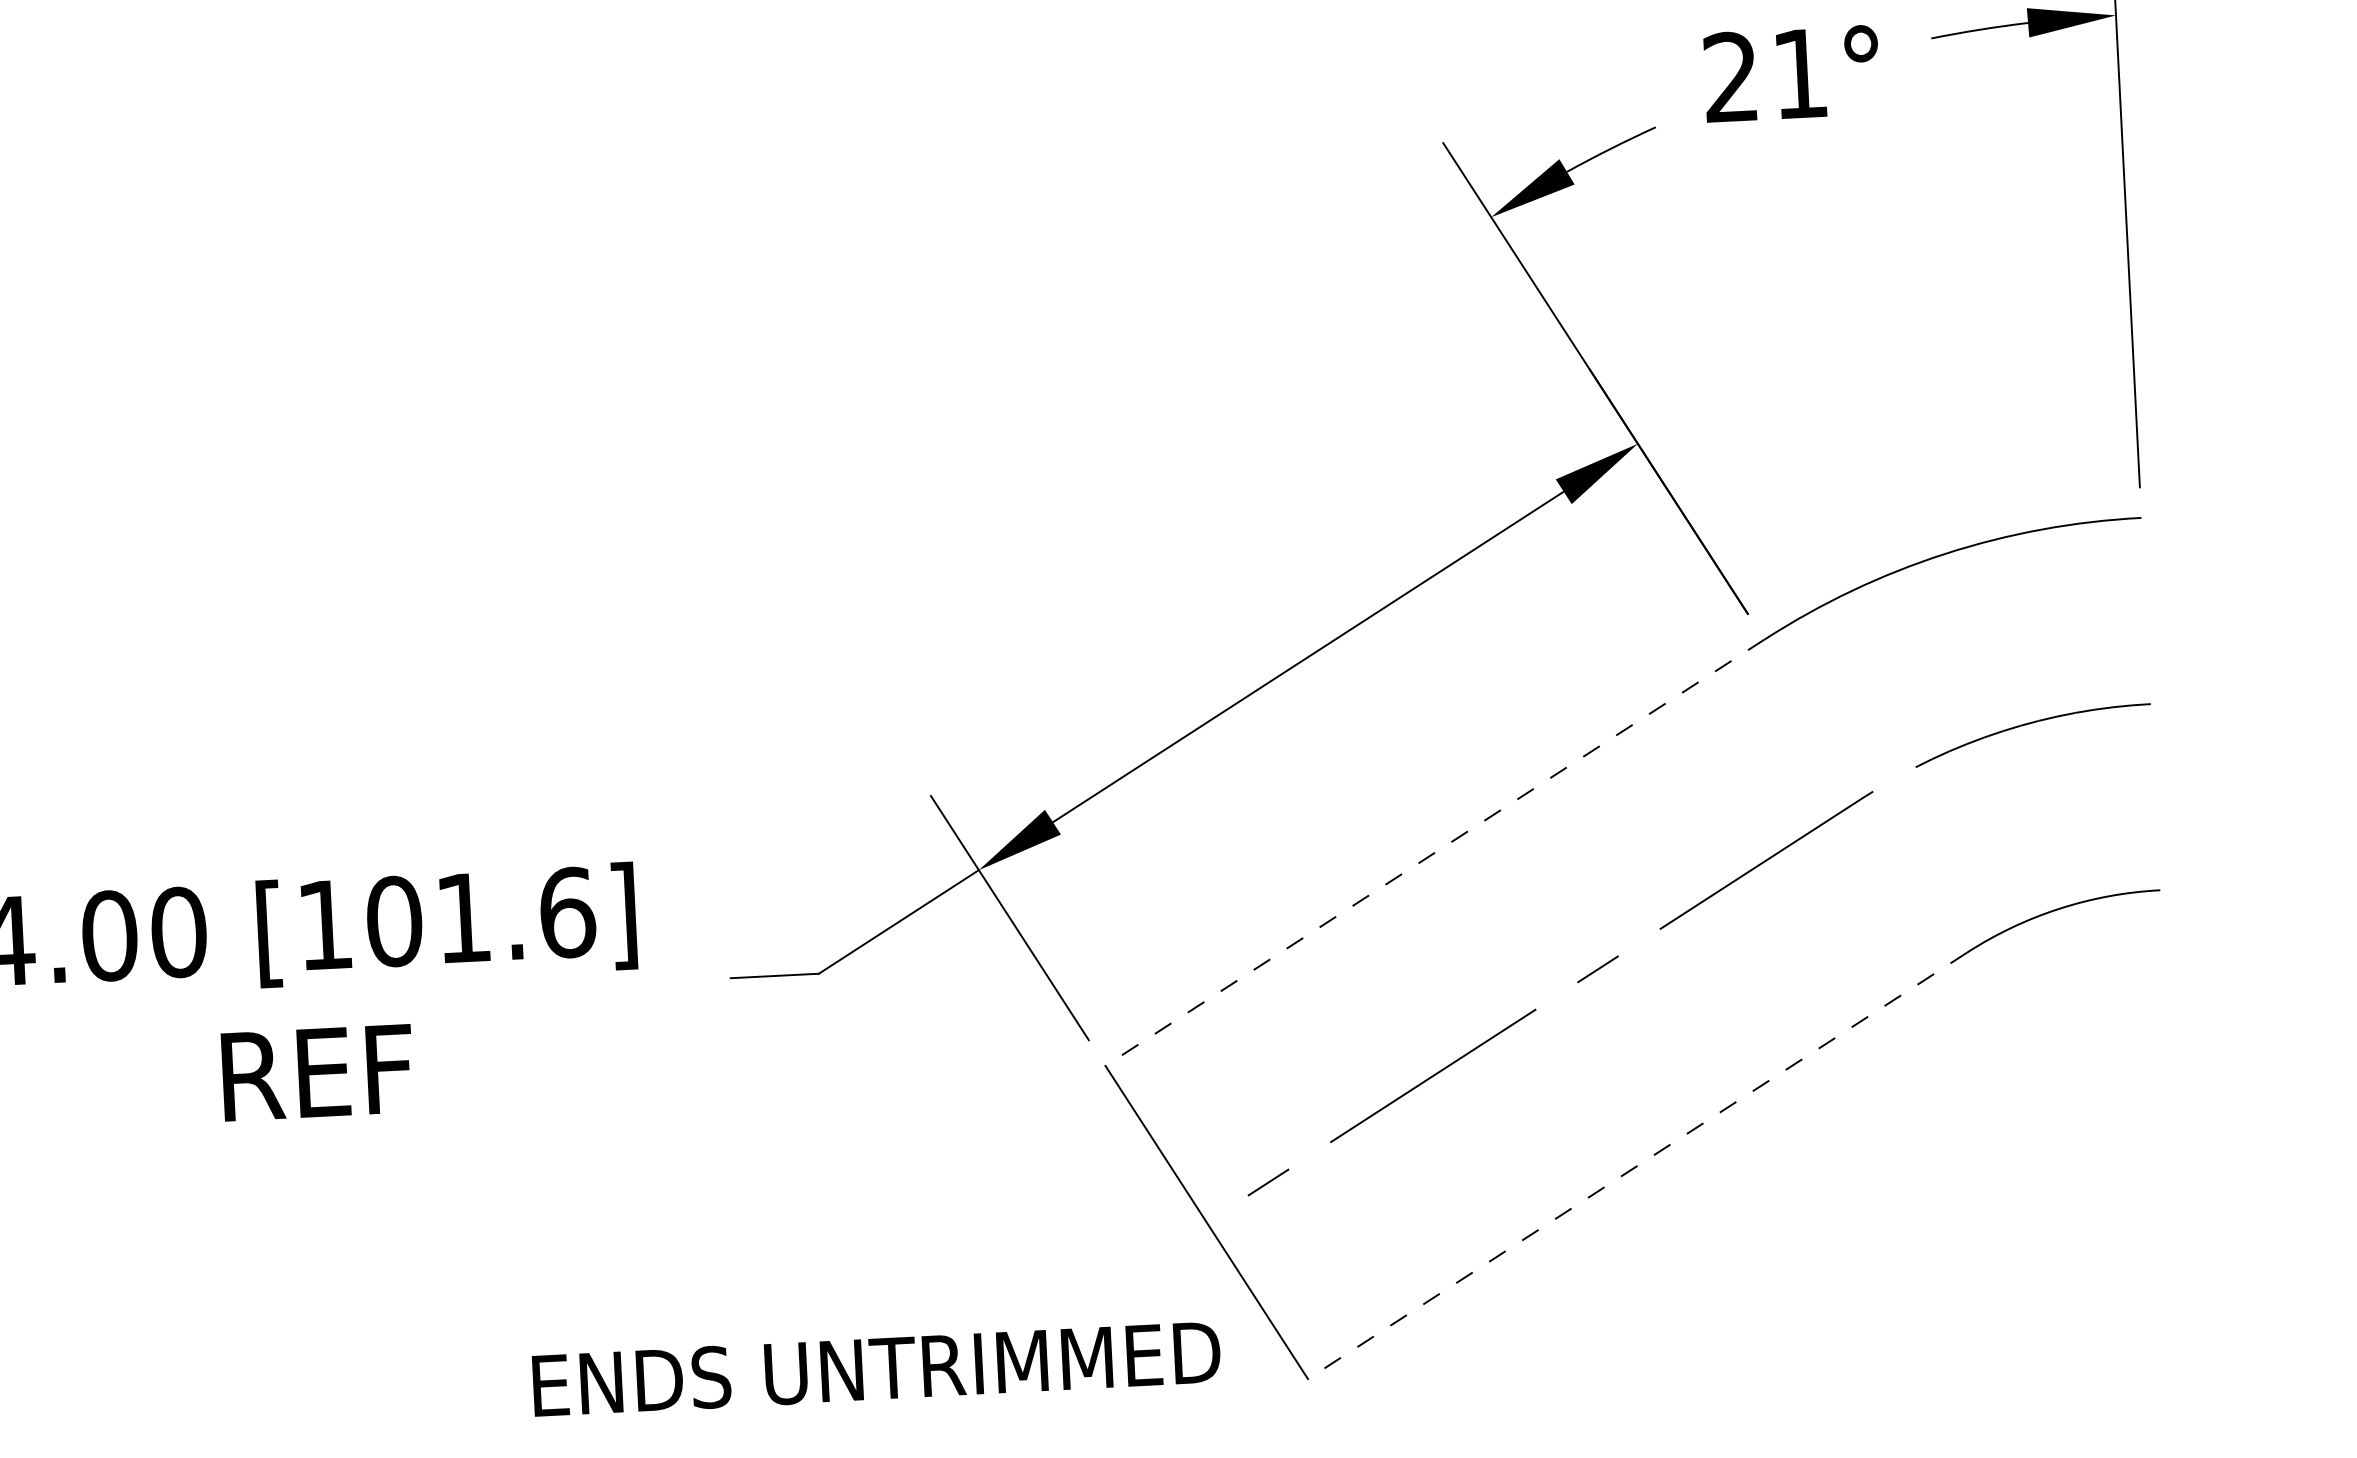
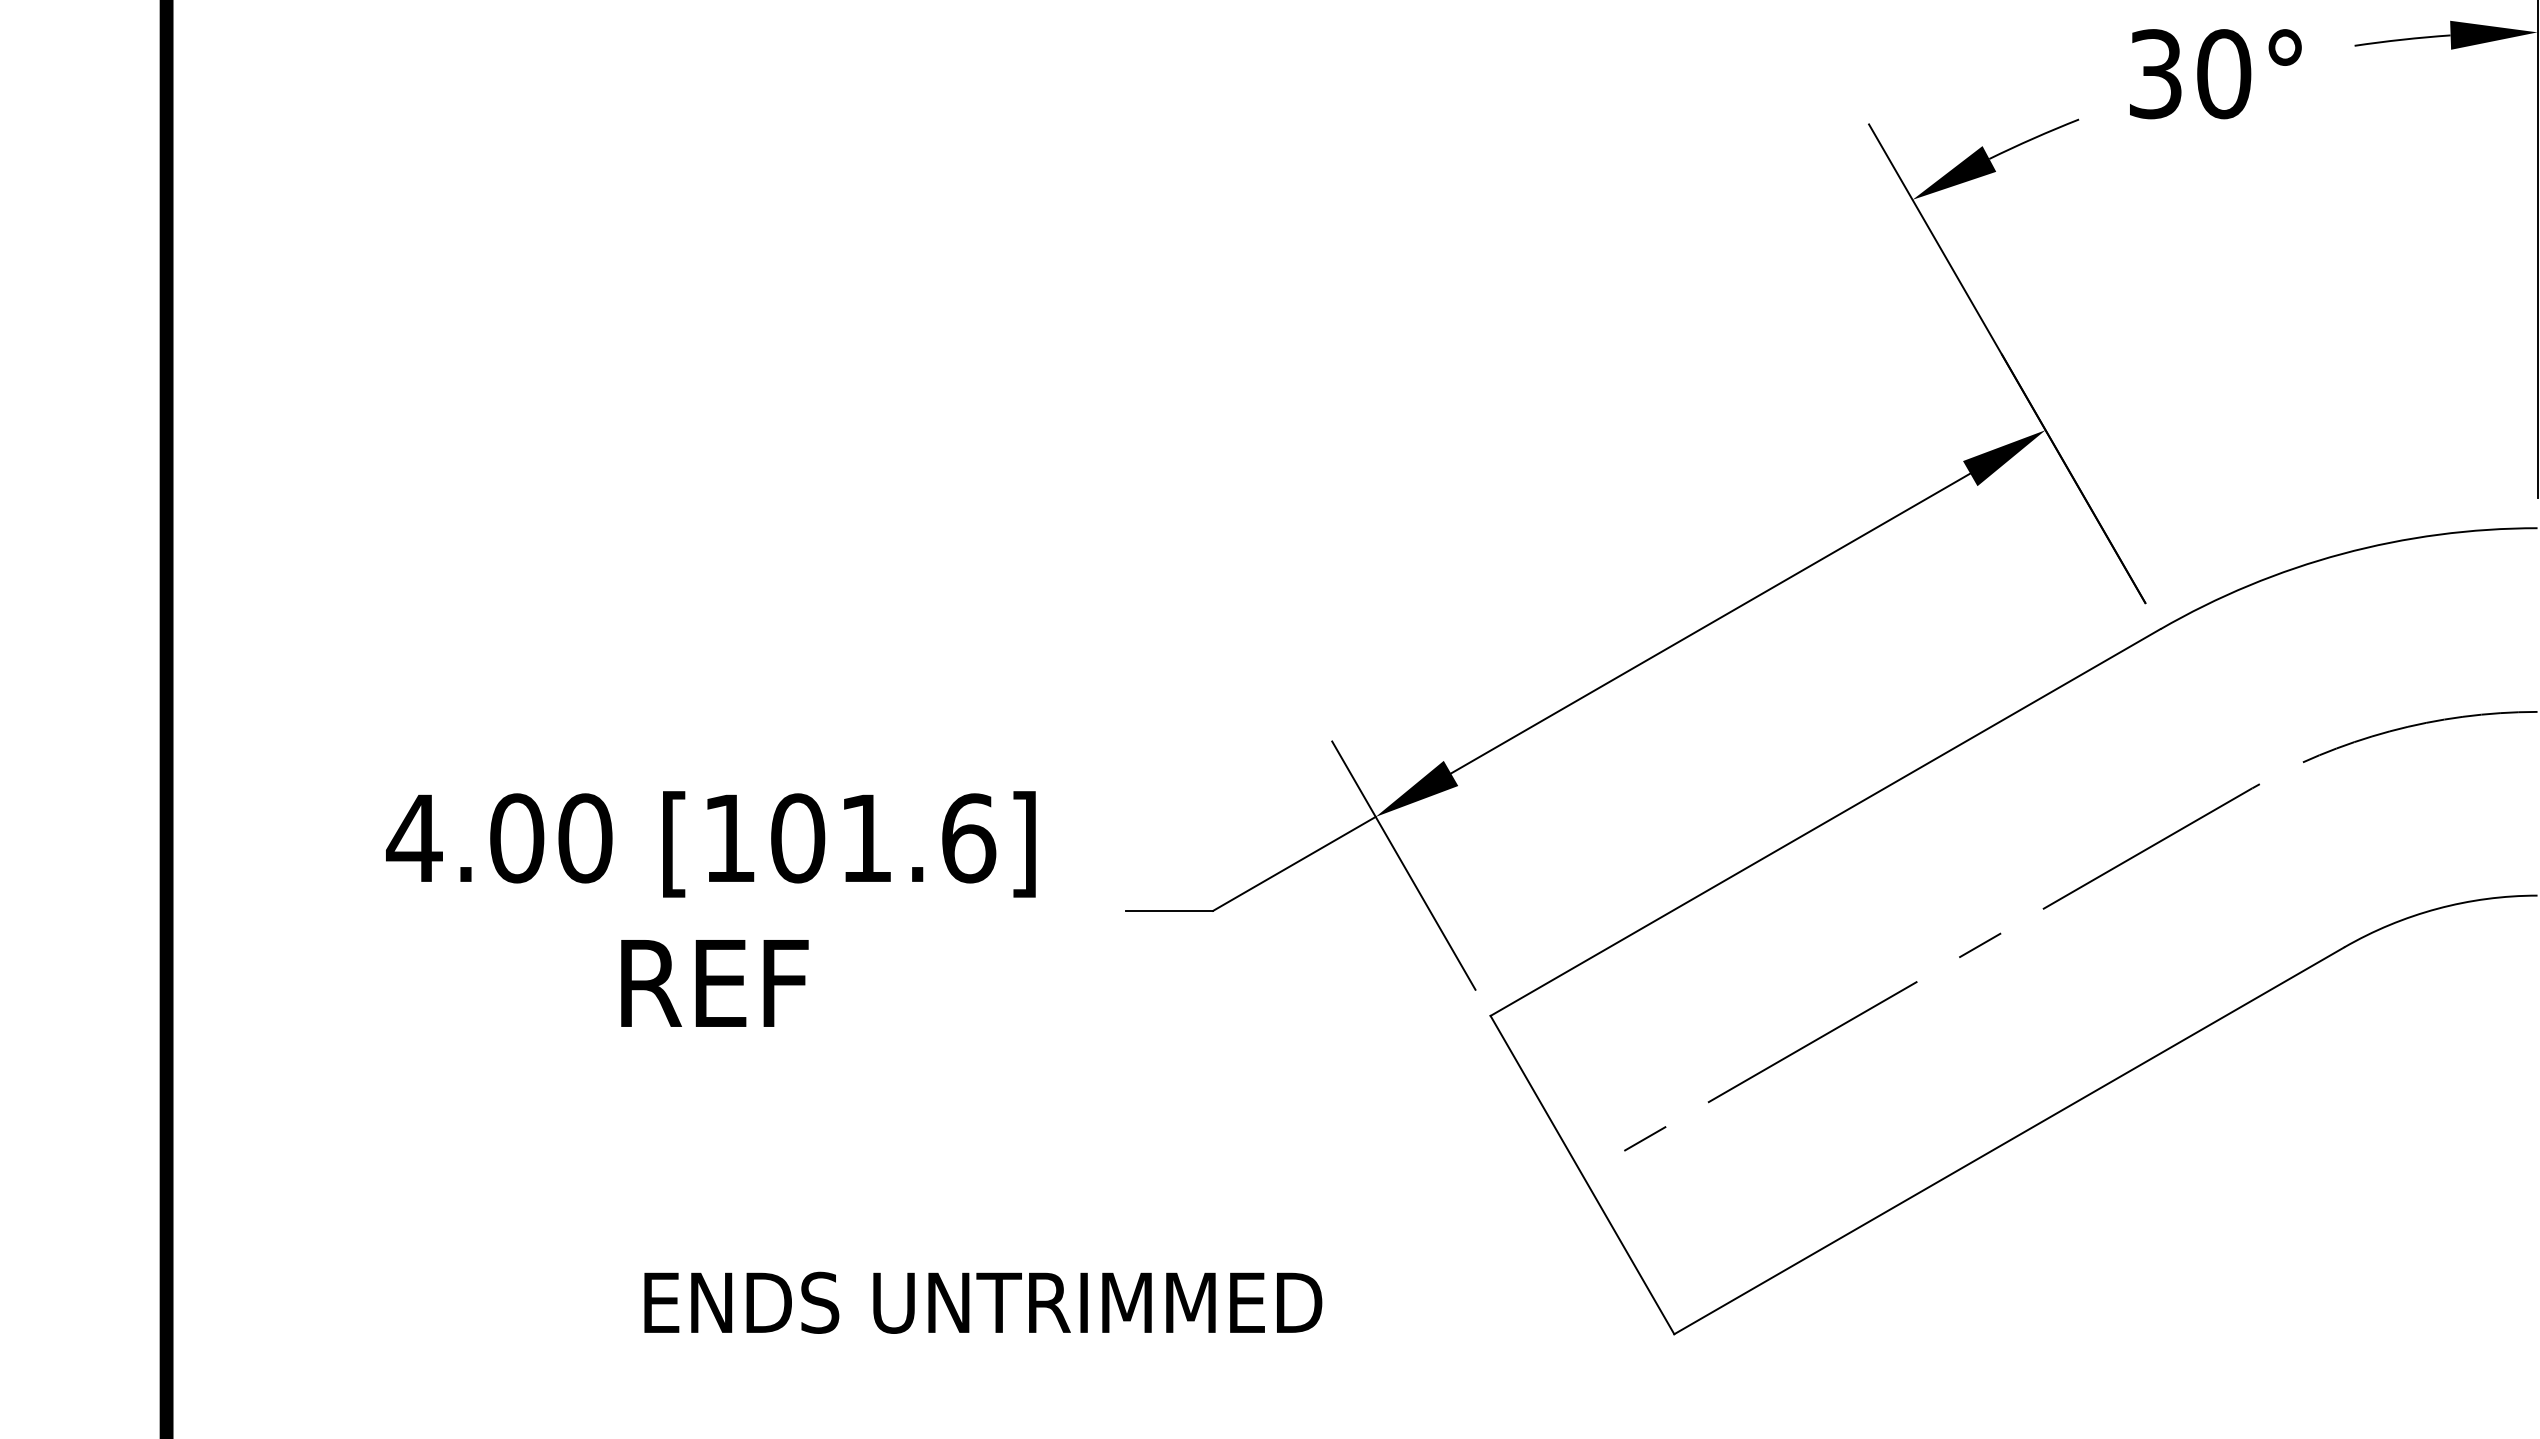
text: (1766, 75) -> (2190, 74), 21° -> 30°
line: (1434, 852) -> (1825, 822), dashed -> solid
line: (1637, 1165) -> (2009, 1140), dashed -> solid
text: (876, 1368) -> (983, 1302), moved

